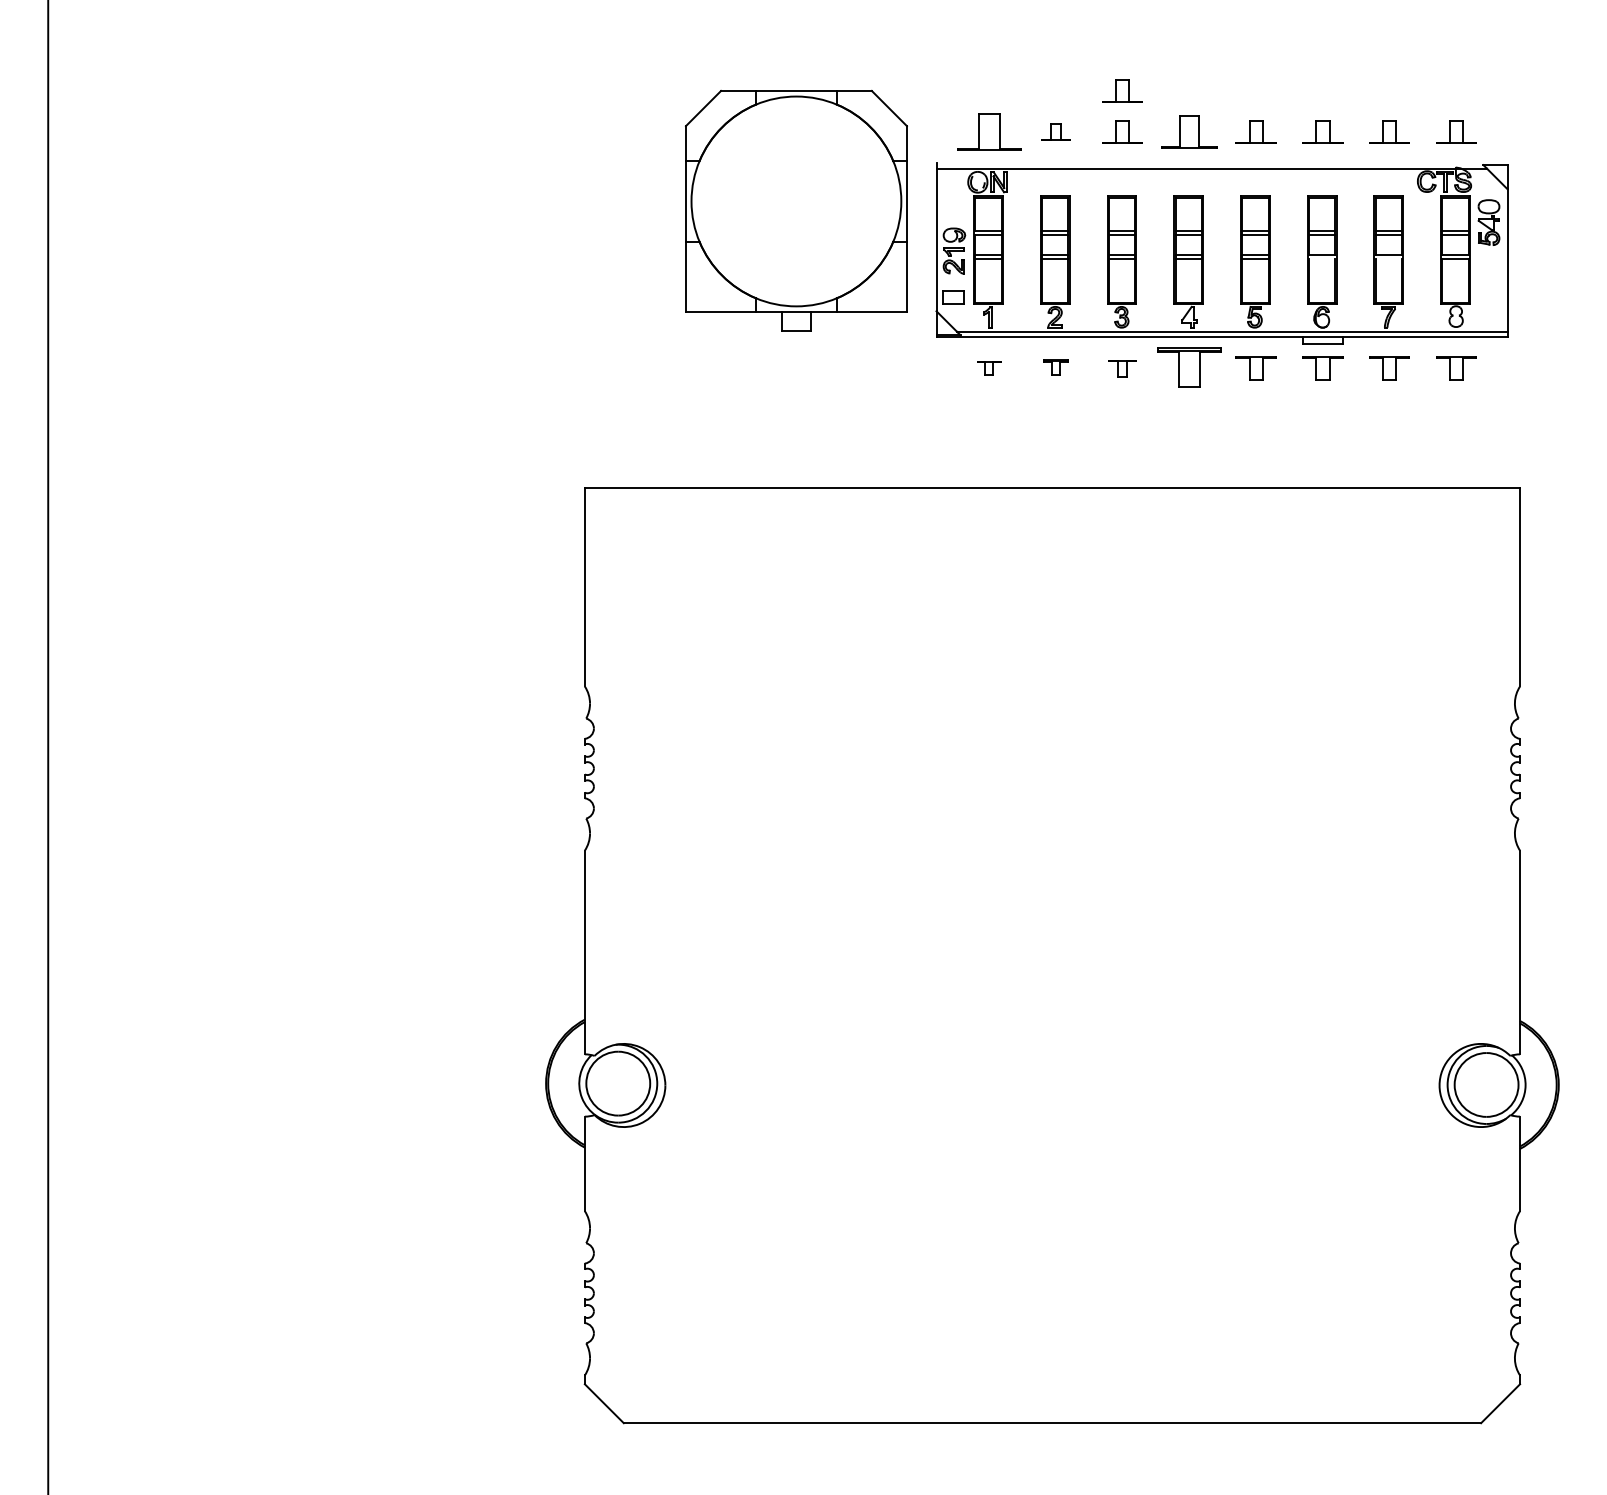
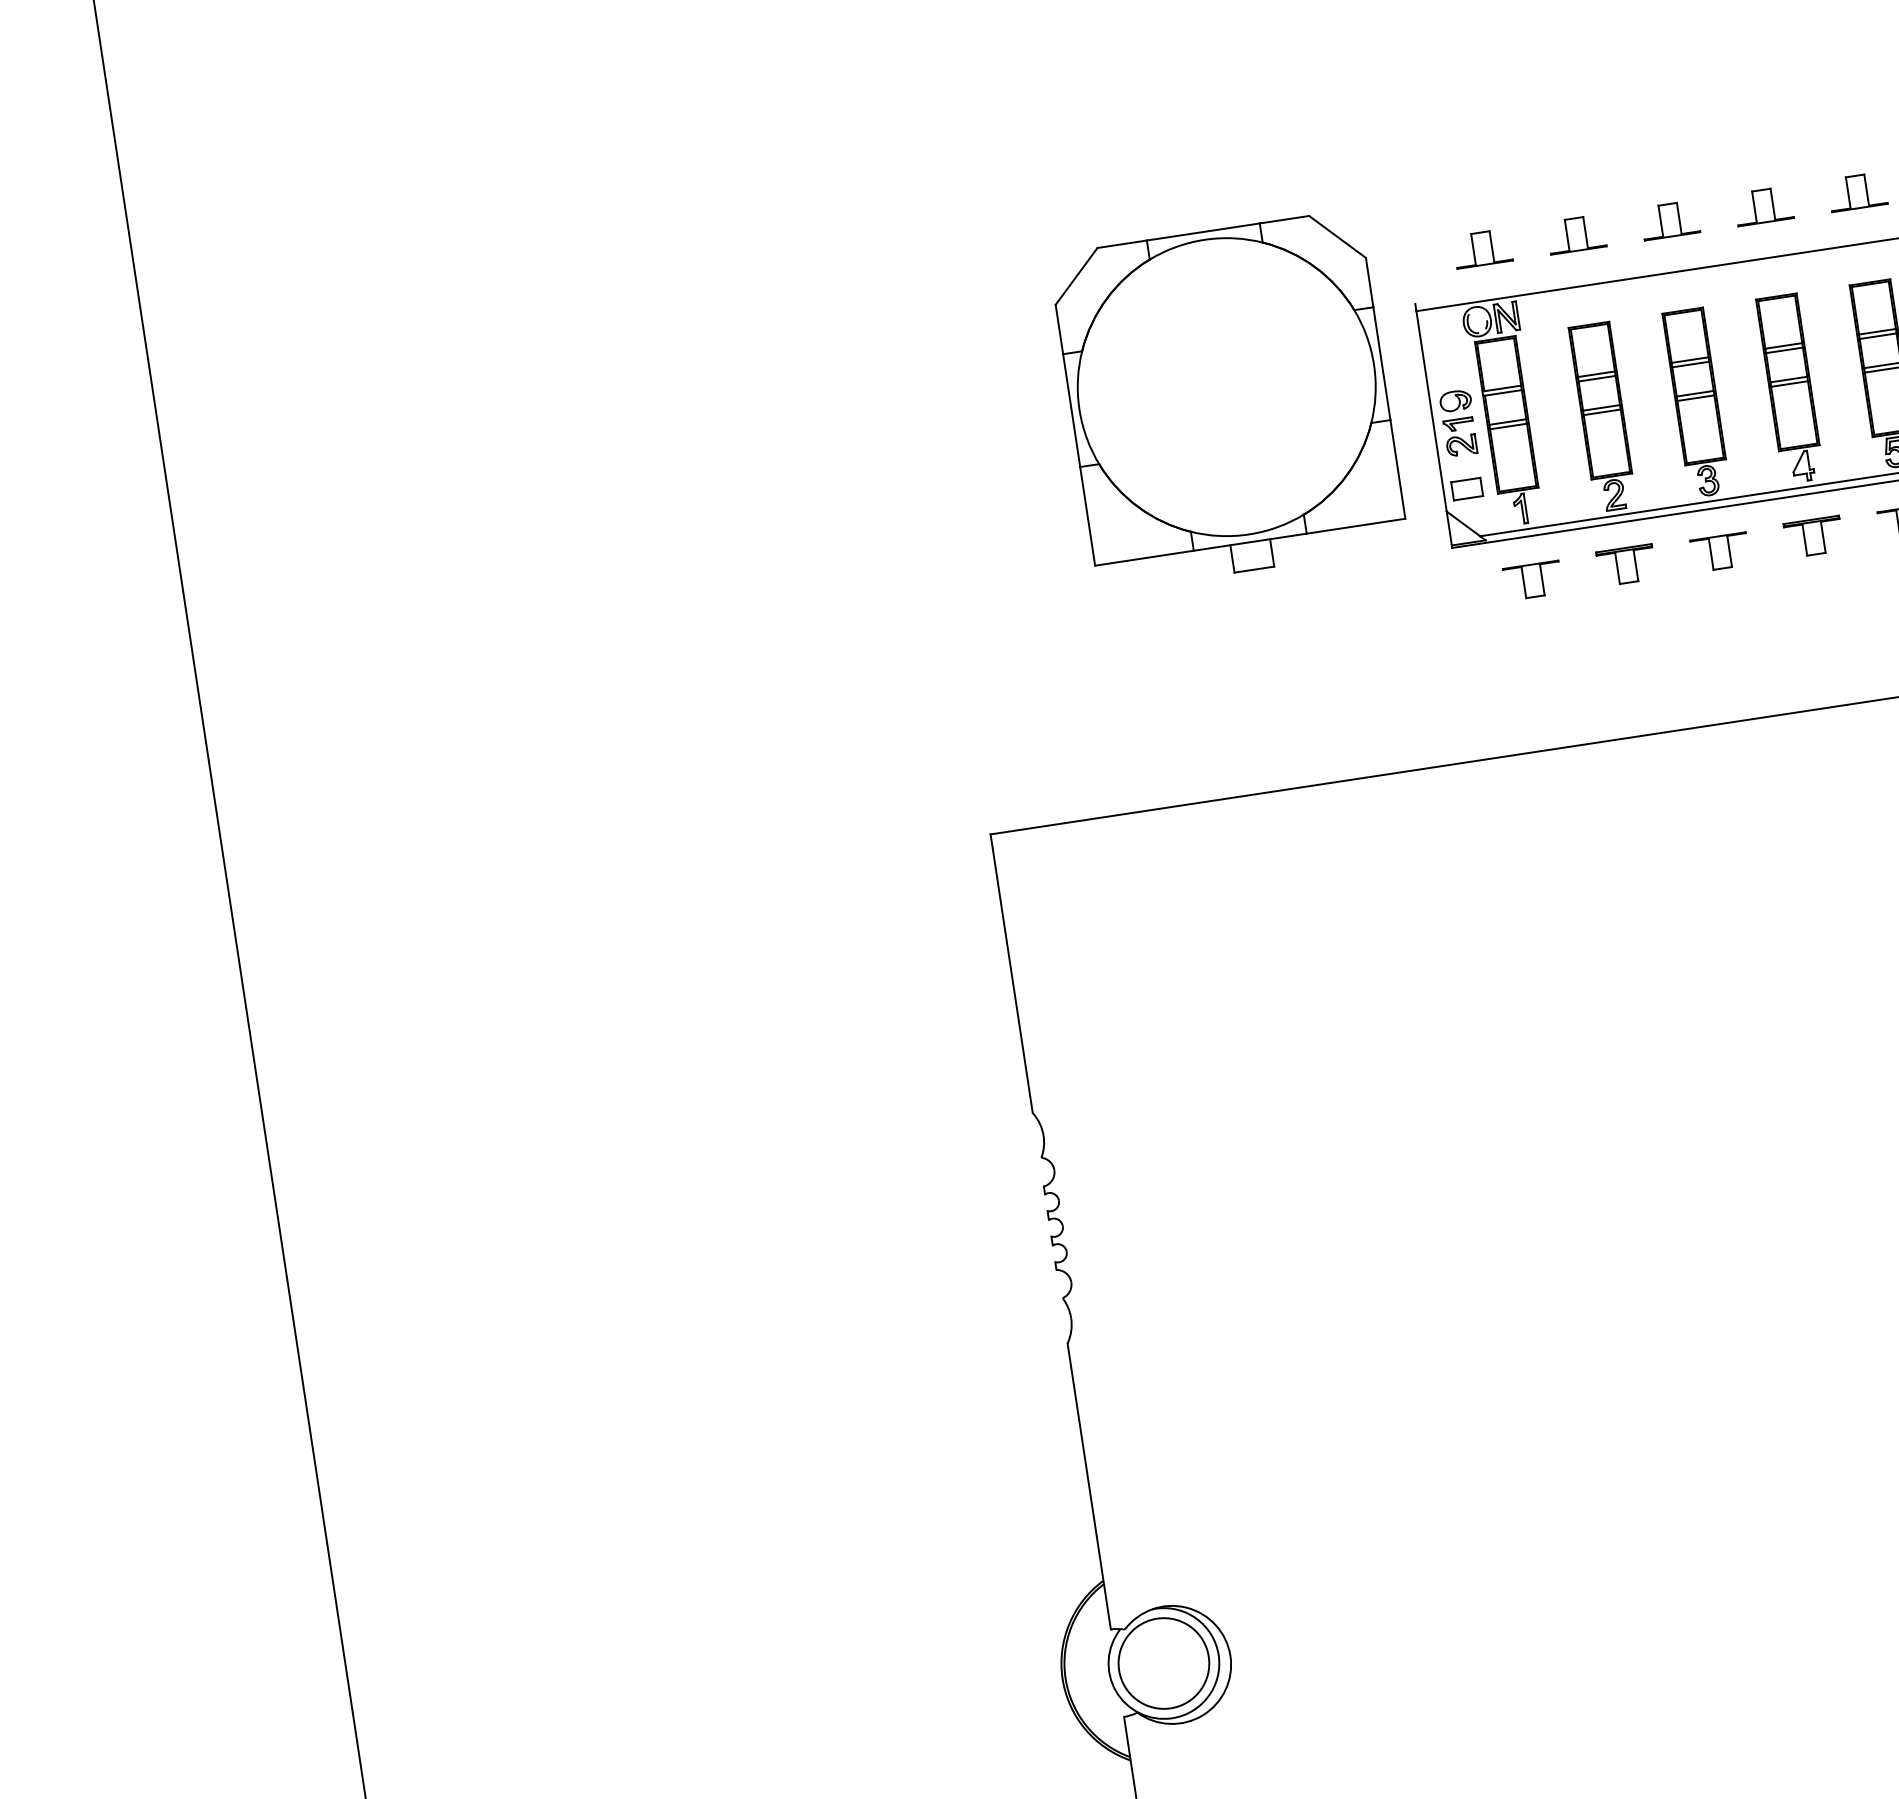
part: (1122, 90) -> (1660, 162), removed
part: (989, 131) -> (1482, 247), size x0.62
part: (1055, 131) -> (1575, 233), size x1.43
part: (1189, 131) -> (1763, 205), size x0.71
part: (1055, 367) -> (1625, 565), size x1.67
part: (1189, 367) -> (1813, 536), size x0.62
part: (989, 368) -> (1533, 580), size x1.67
part: (1122, 368) -> (1719, 552), size x1.43

